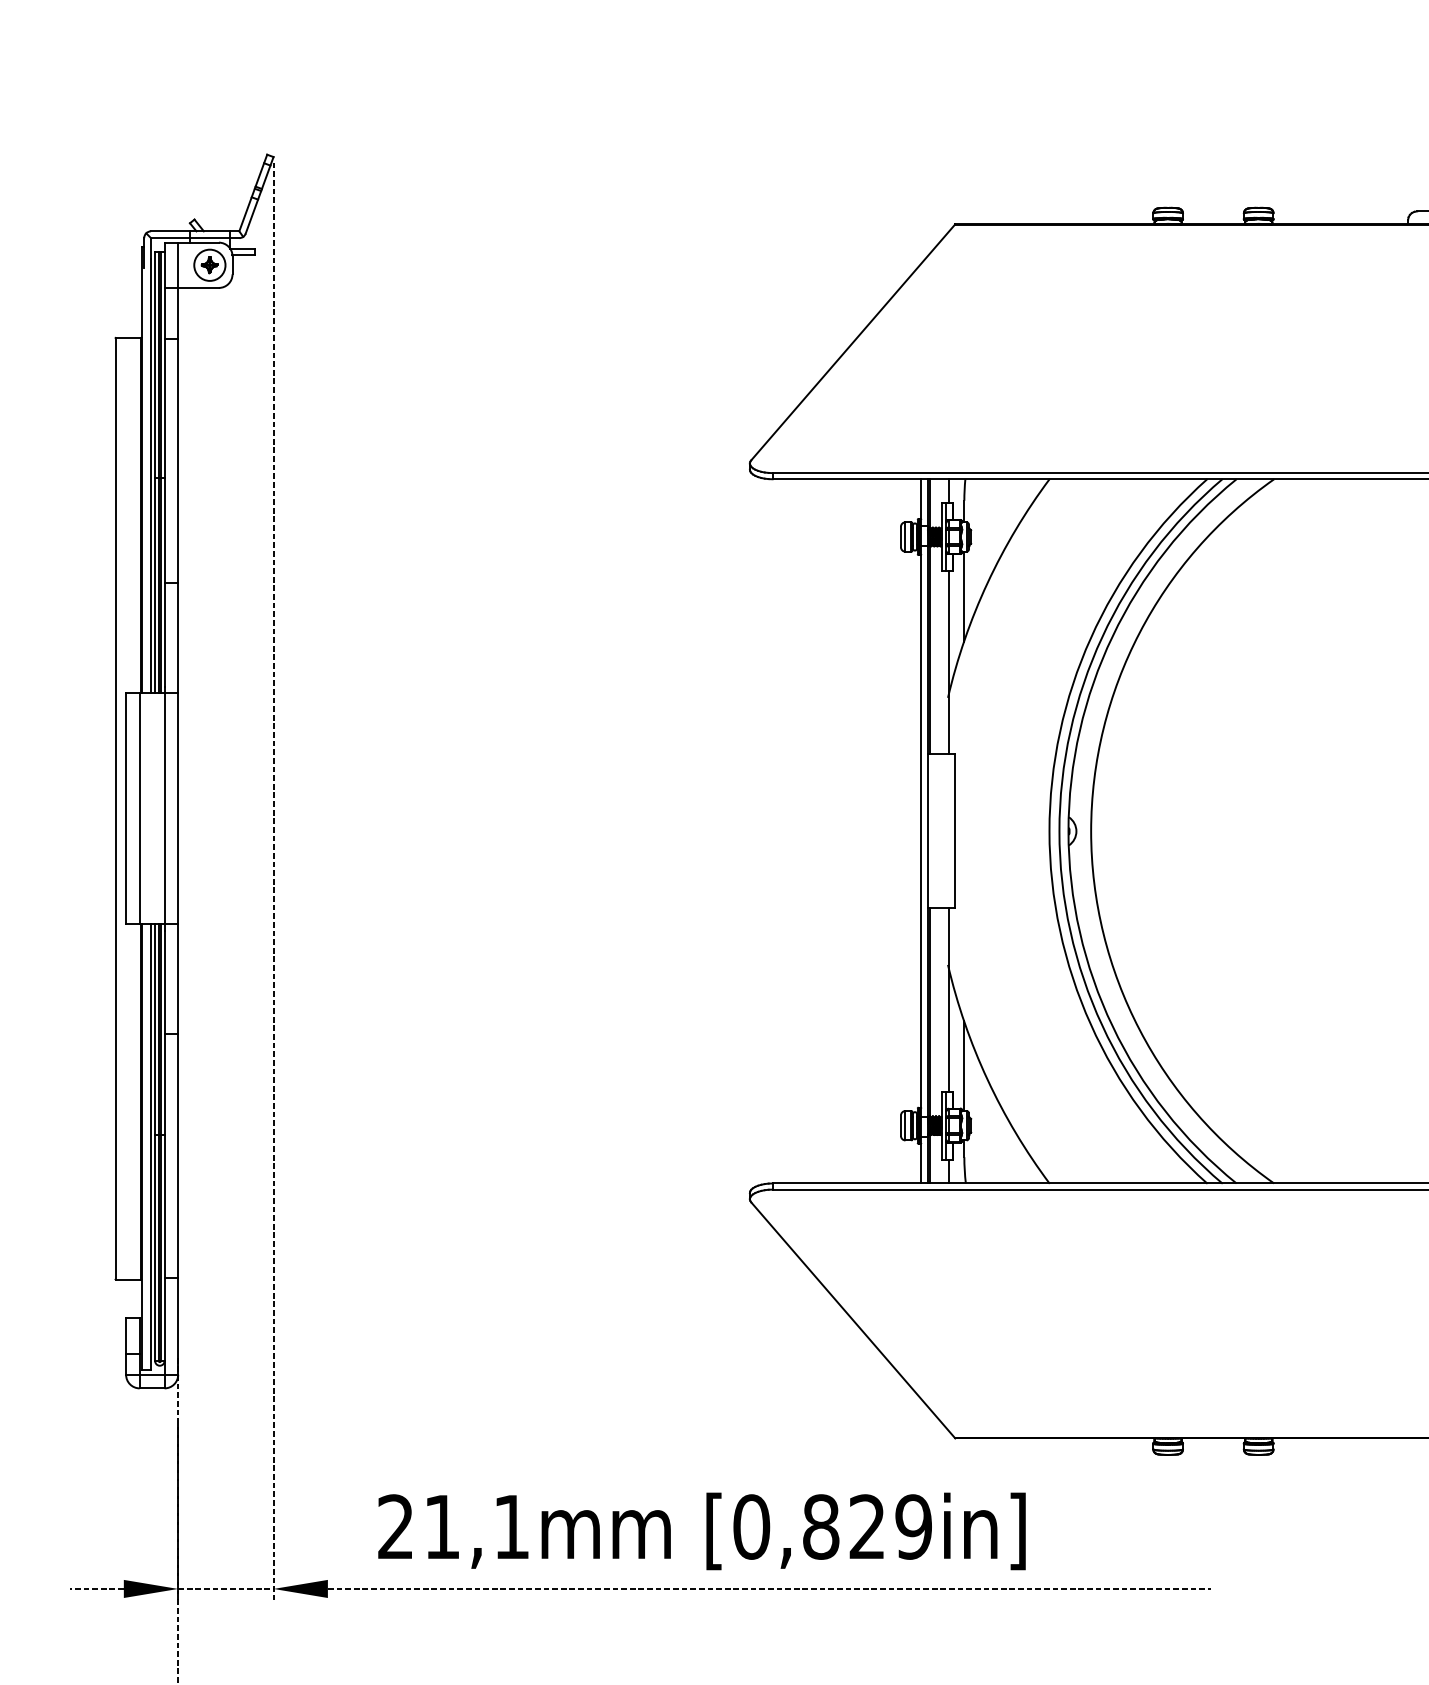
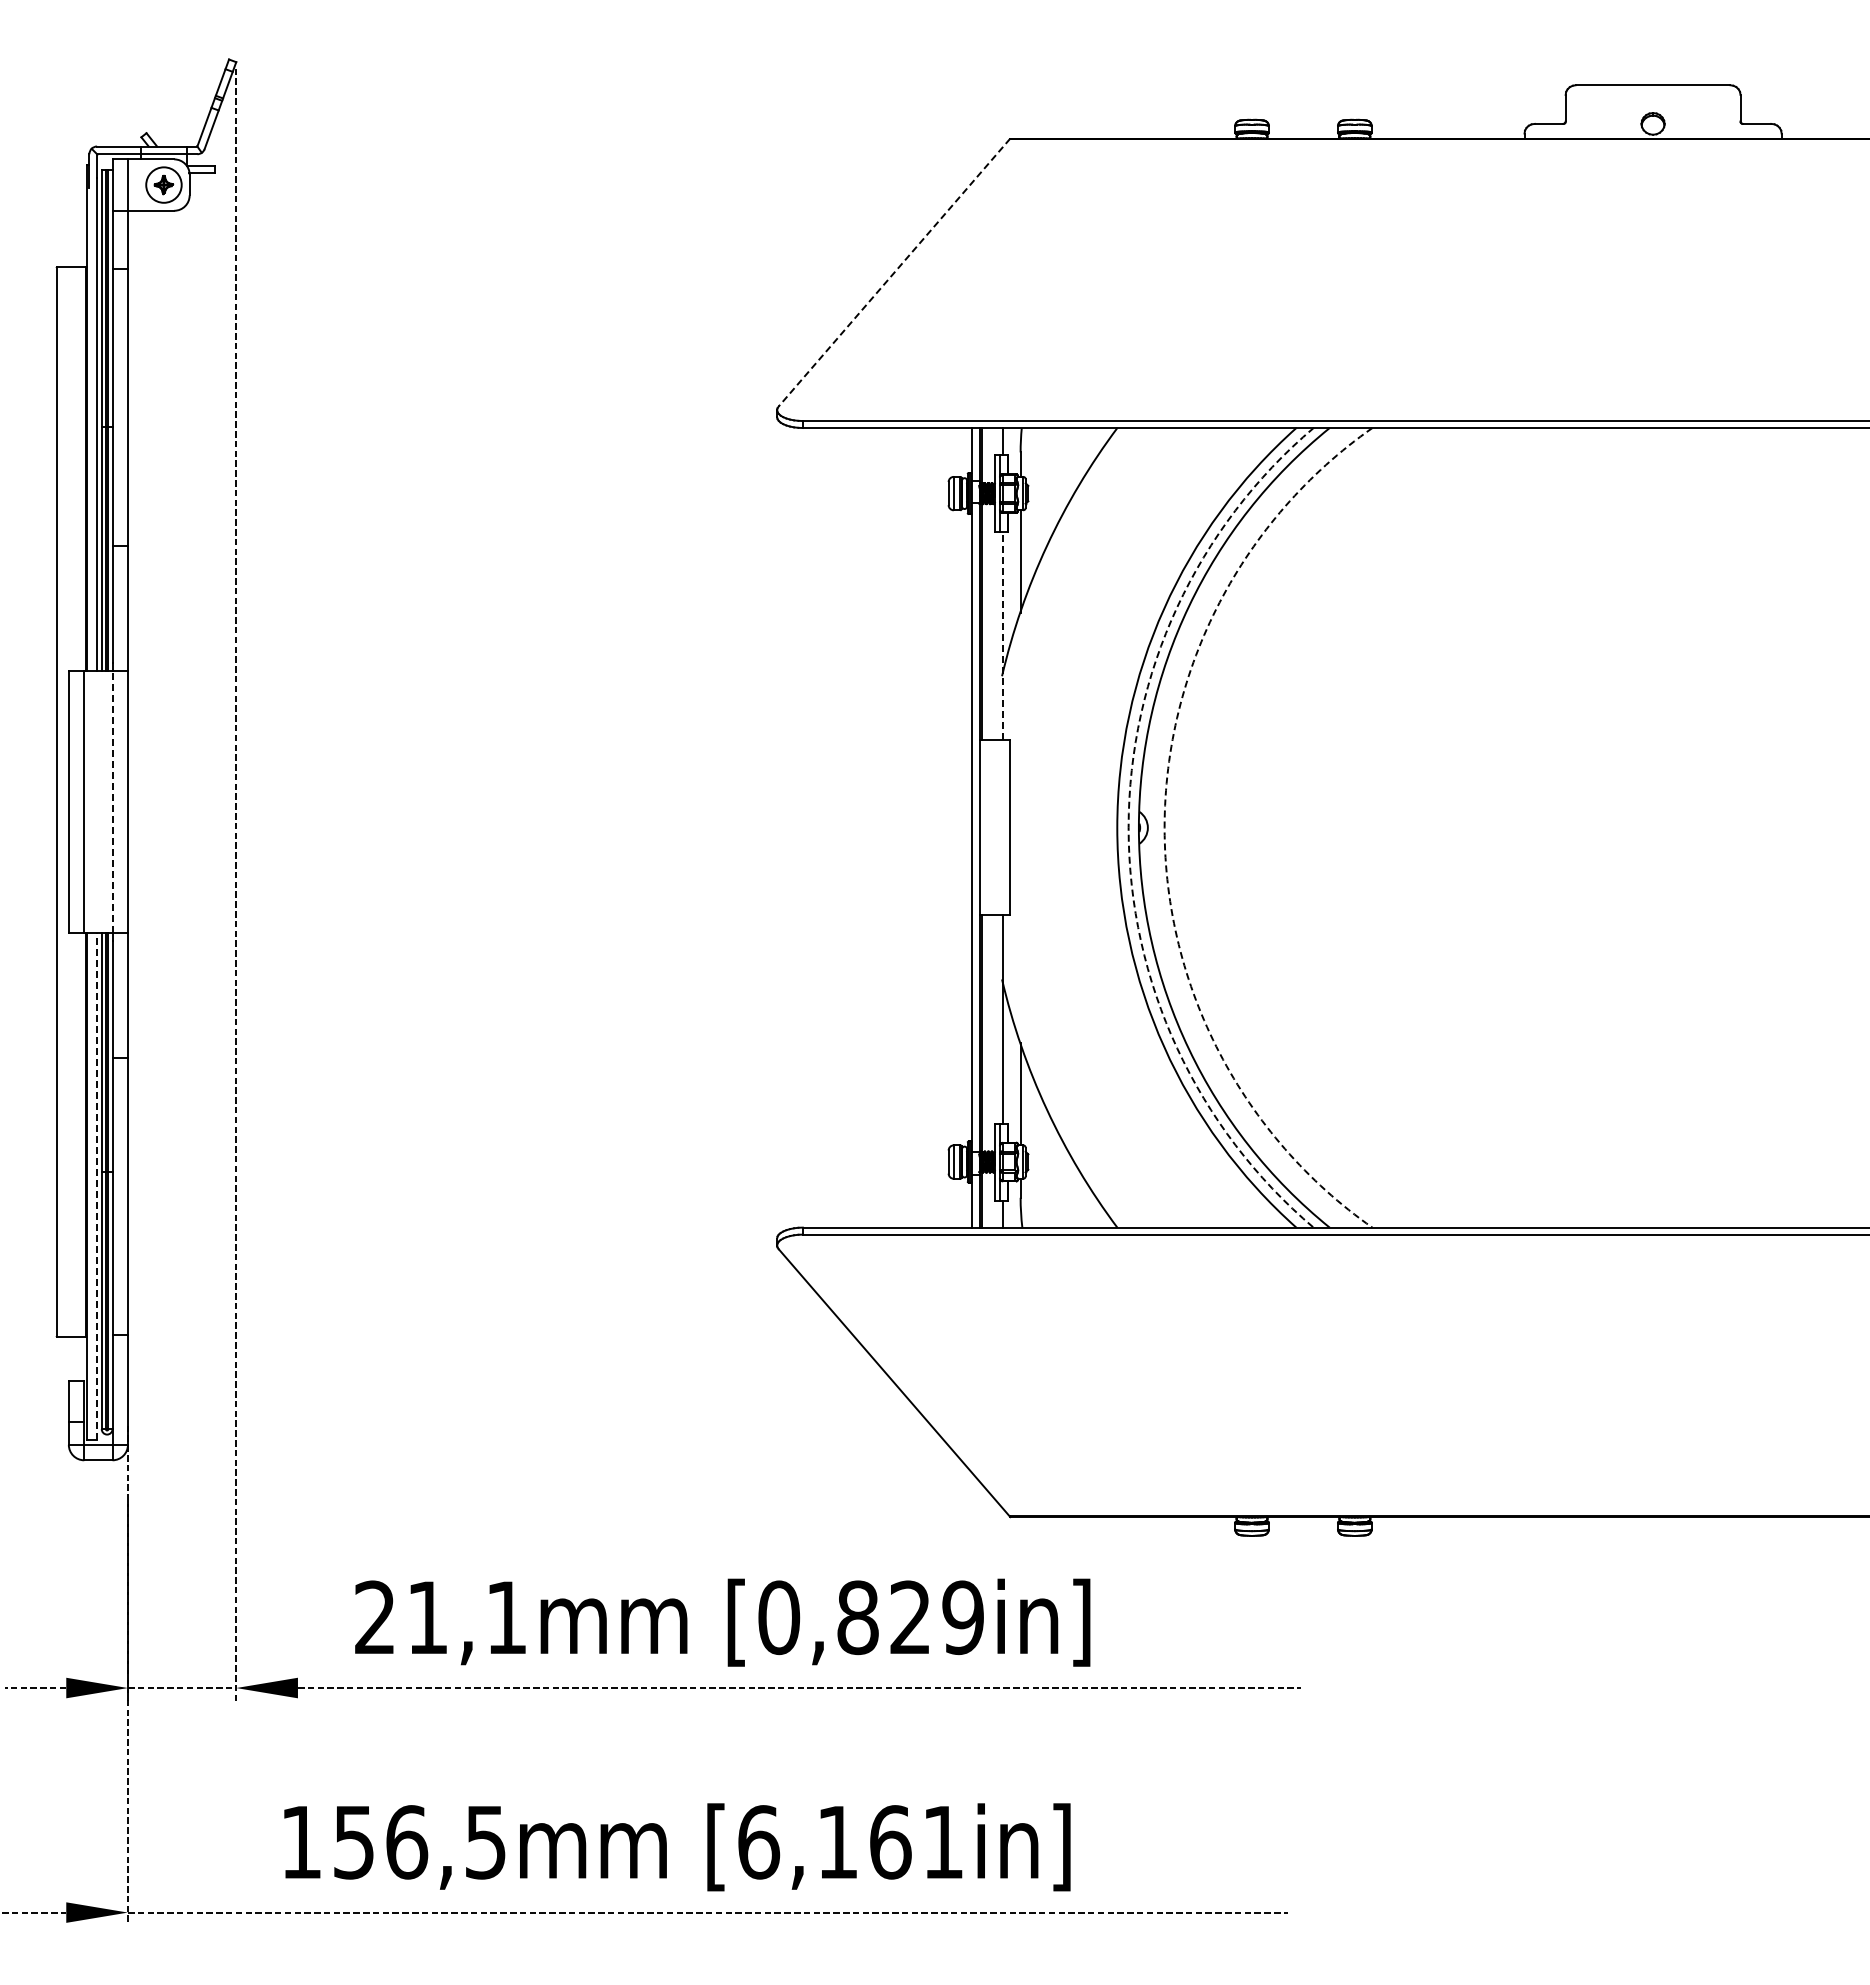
line: (853, 342) -> (894, 272), solid -> dashed
line: (948, 661) -> (1002, 635), solid -> dashed
line: (164, 808) -> (112, 801), solid -> dashed
arc: (1059, 831) -> (1128, 827), solid -> dashed
arc: (1091, 831) -> (1164, 827), solid -> dashed
line: (151, 1146) -> (97, 1185), solid -> dashed

